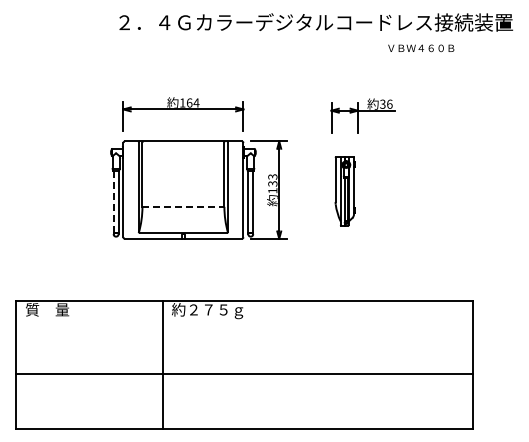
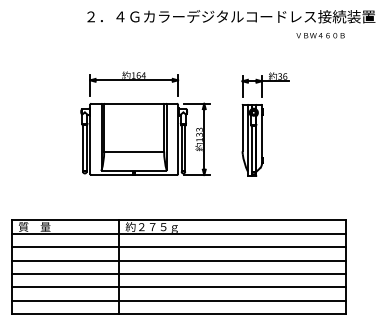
text: (421, 48) -> (320, 35), moved
part: (344, 191) -> (252, 140), size x1.43
line: (113, 201) -> (82, 147), dashed -> solid
line: (183, 206) -> (134, 151), dashed -> solid
line: (244, 319) -> (178, 234), added
line: (244, 337) -> (178, 247), added
line: (244, 355) -> (178, 260), added
line: (244, 392) -> (178, 287), added
line: (244, 410) -> (178, 300), added

